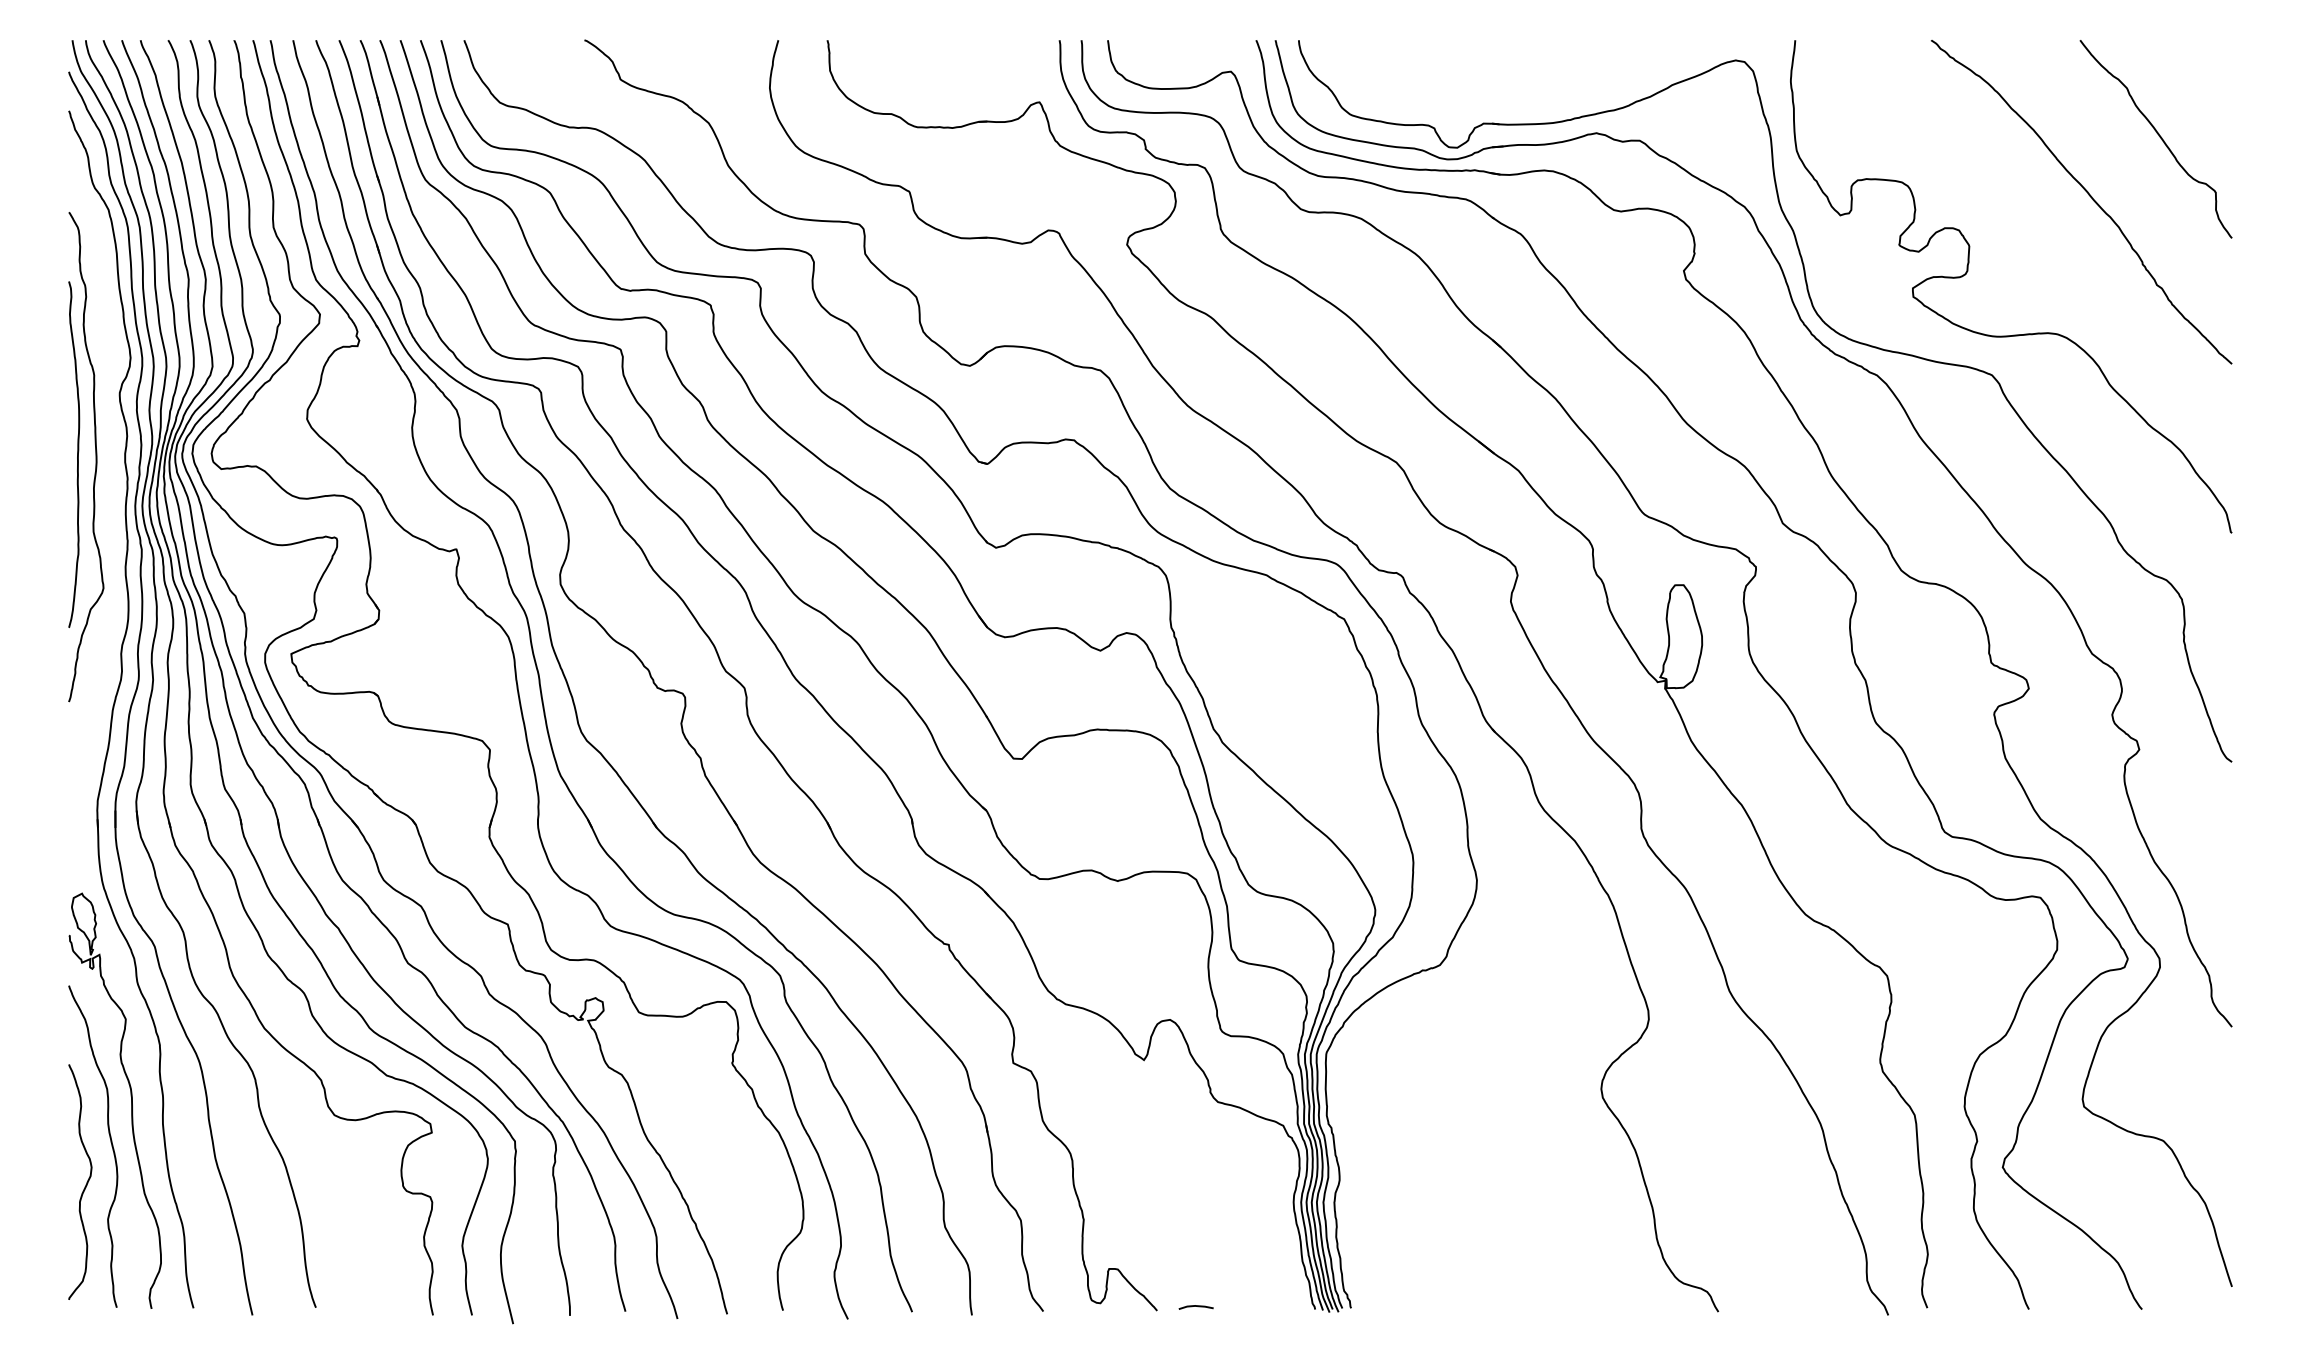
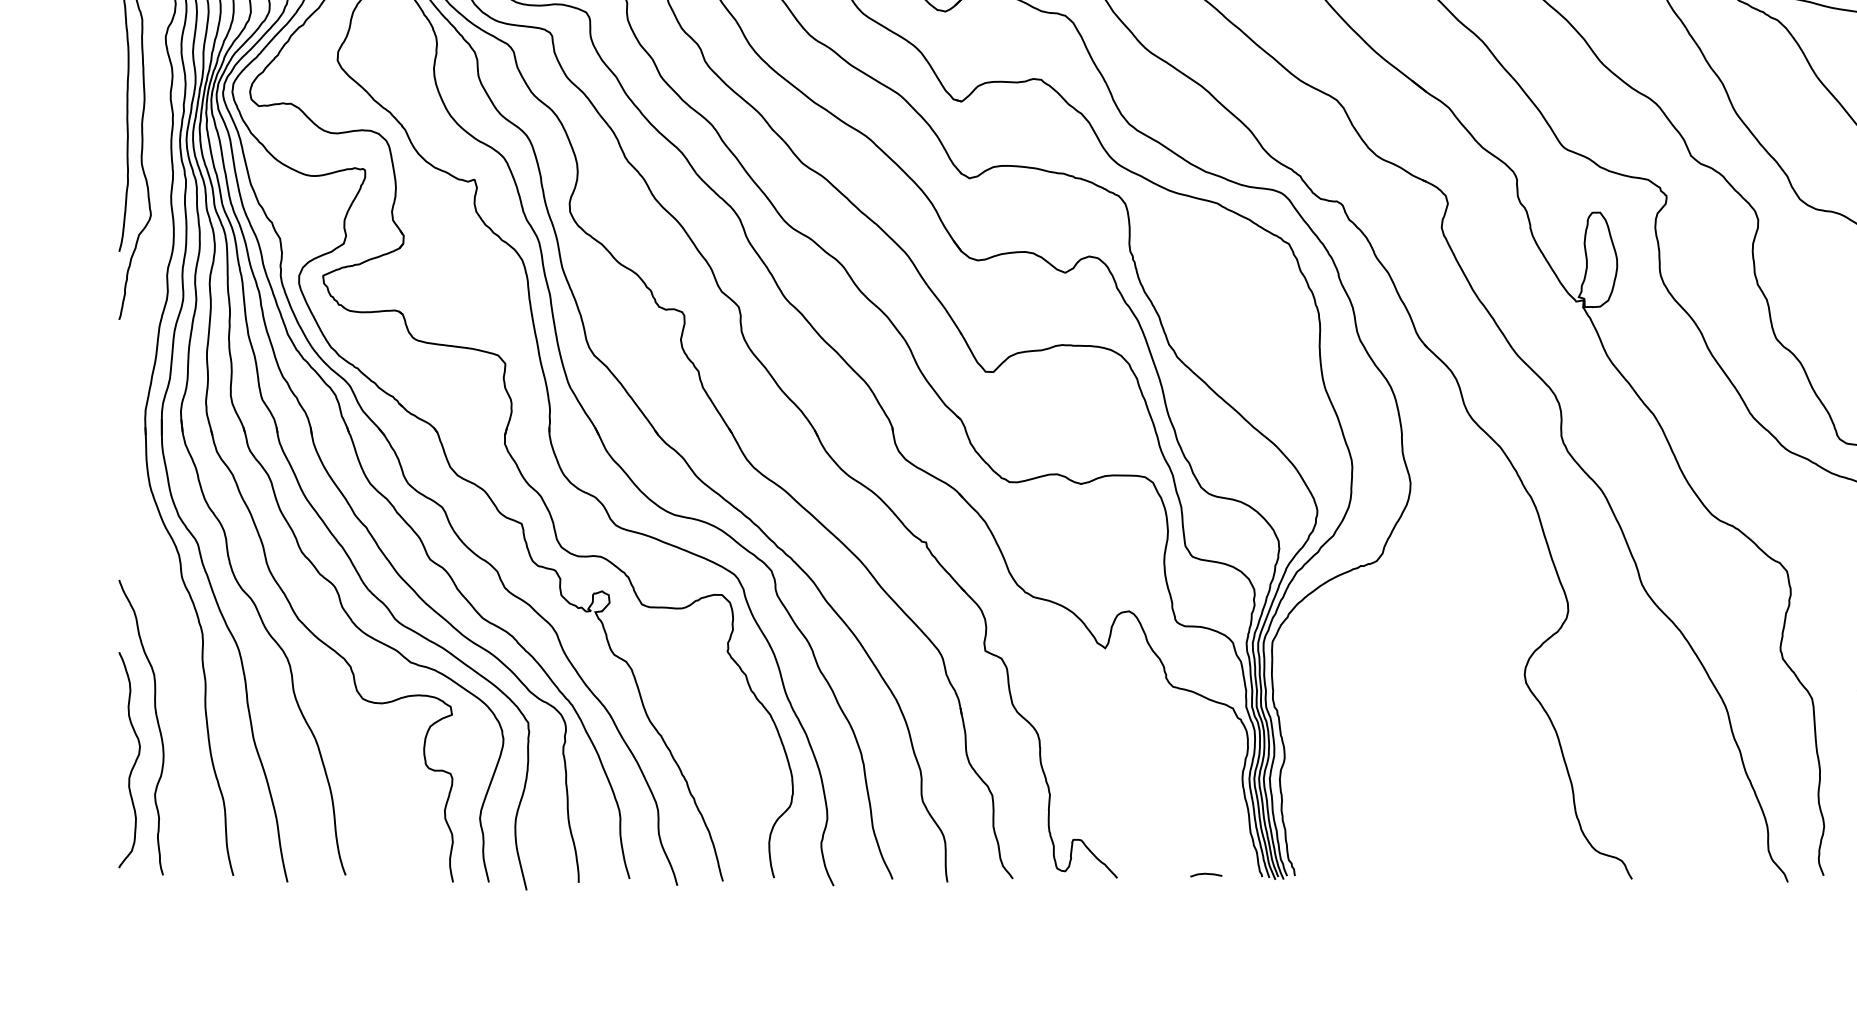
part: (130, 1096) -> (175, 681), removed
curve: (1195, 1306) -> (1205, 874), moved

